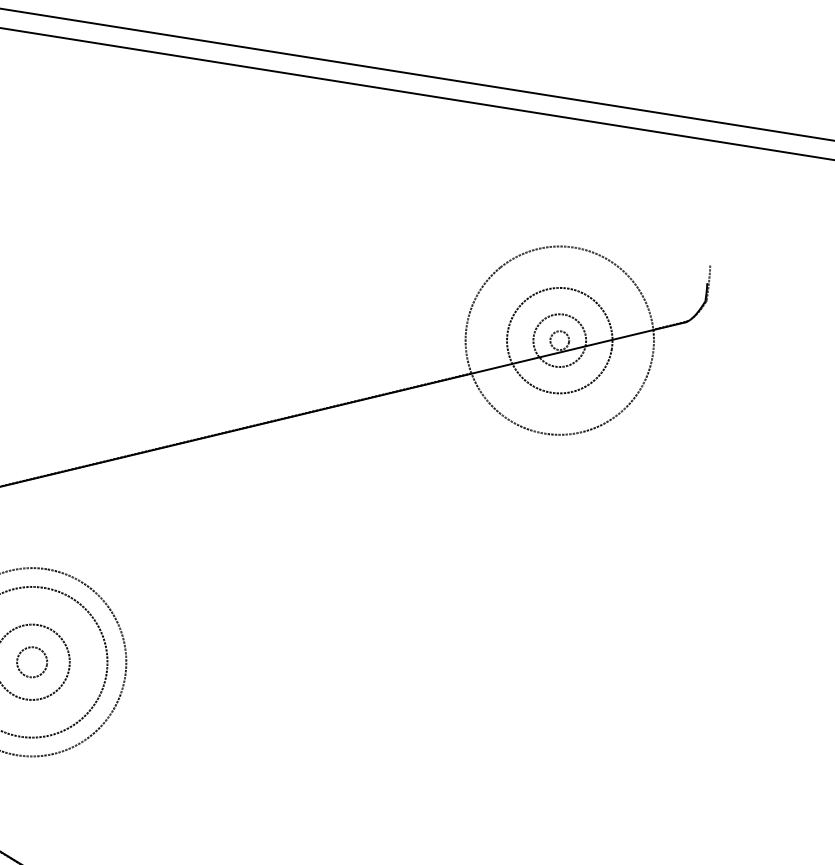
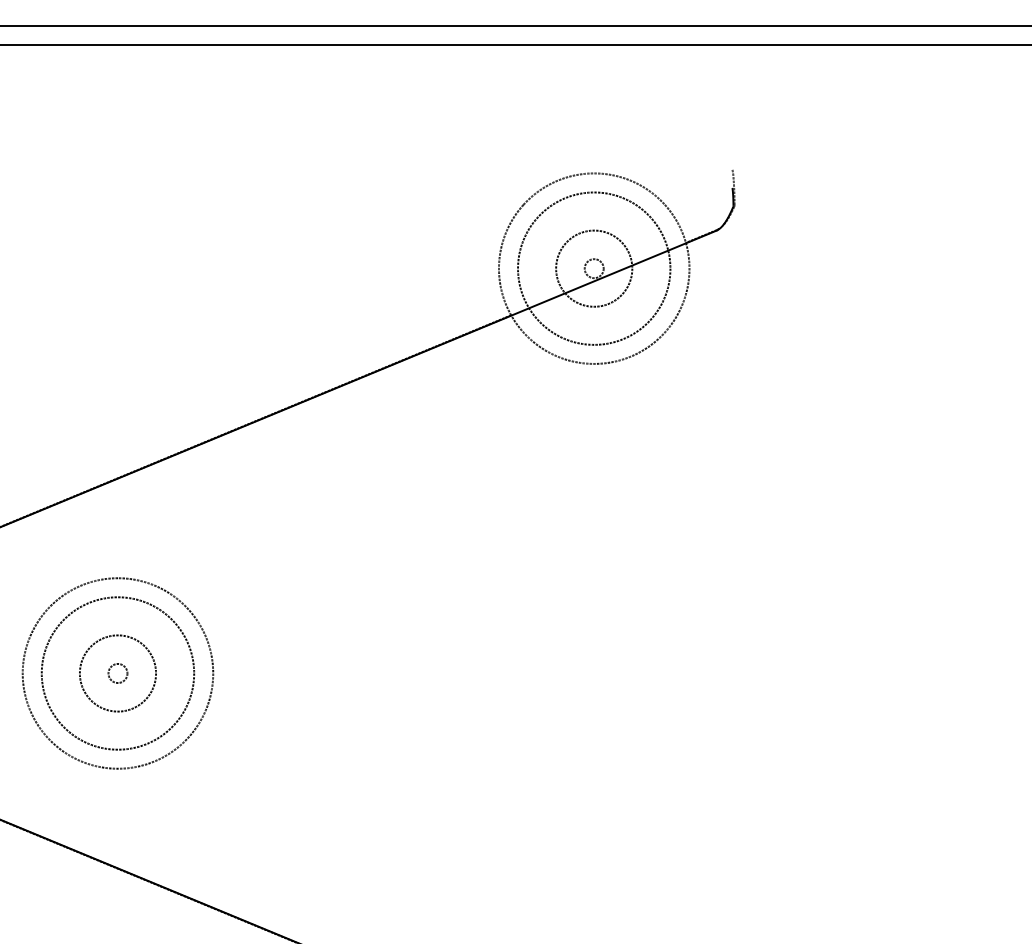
circle: (560, 340) -> (594, 268), size x1.43
circle: (560, 340) -> (594, 268), size x1.43
circle: (31, 662) -> (117, 673), size x0.62

